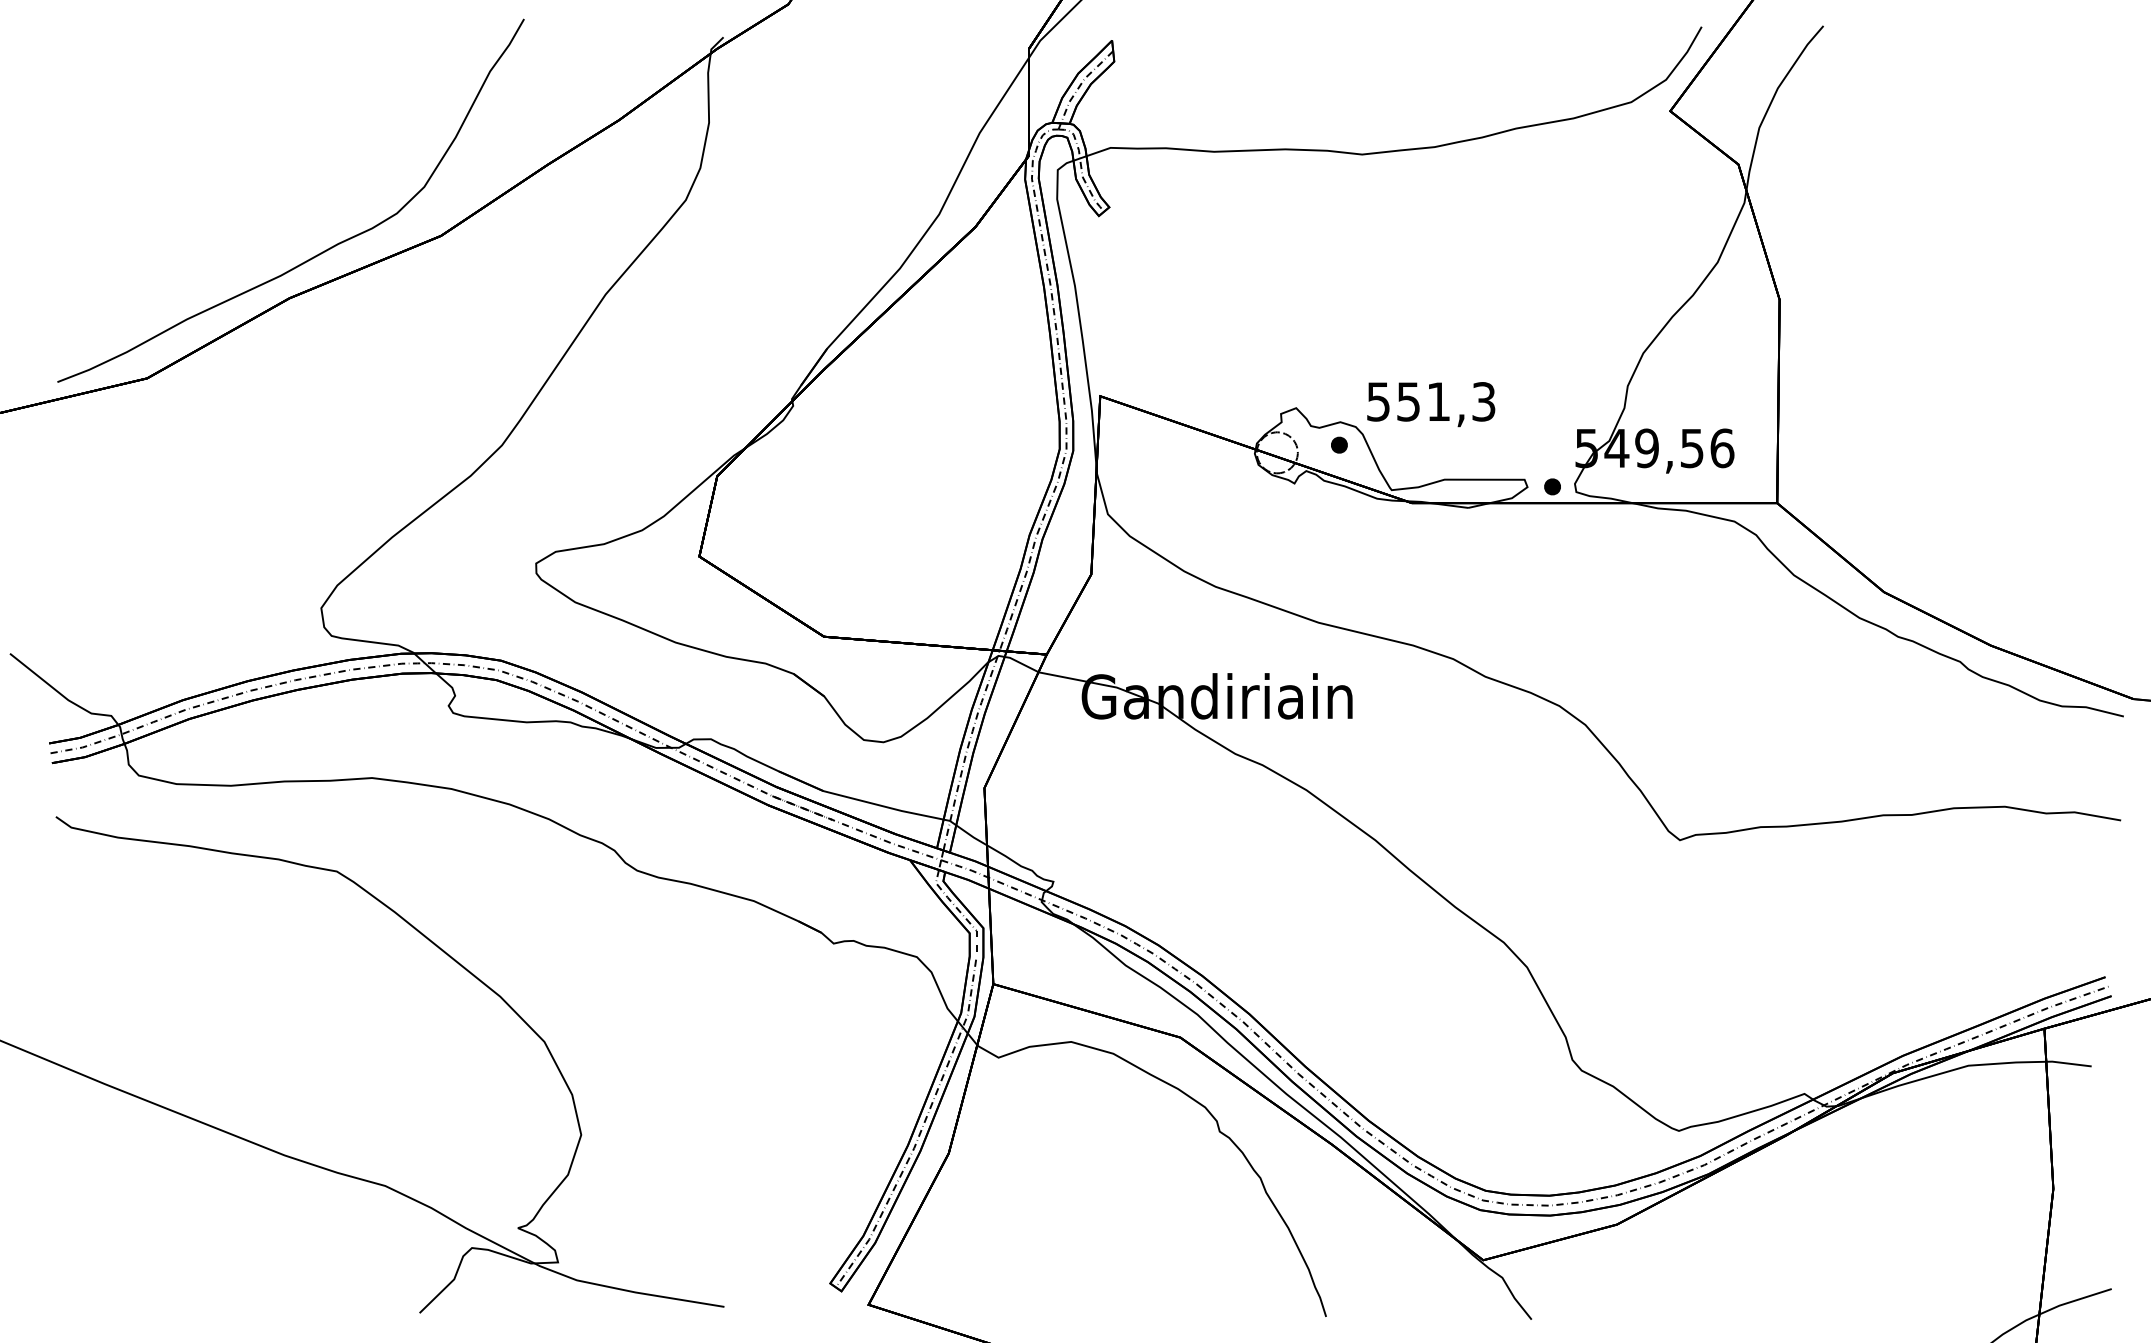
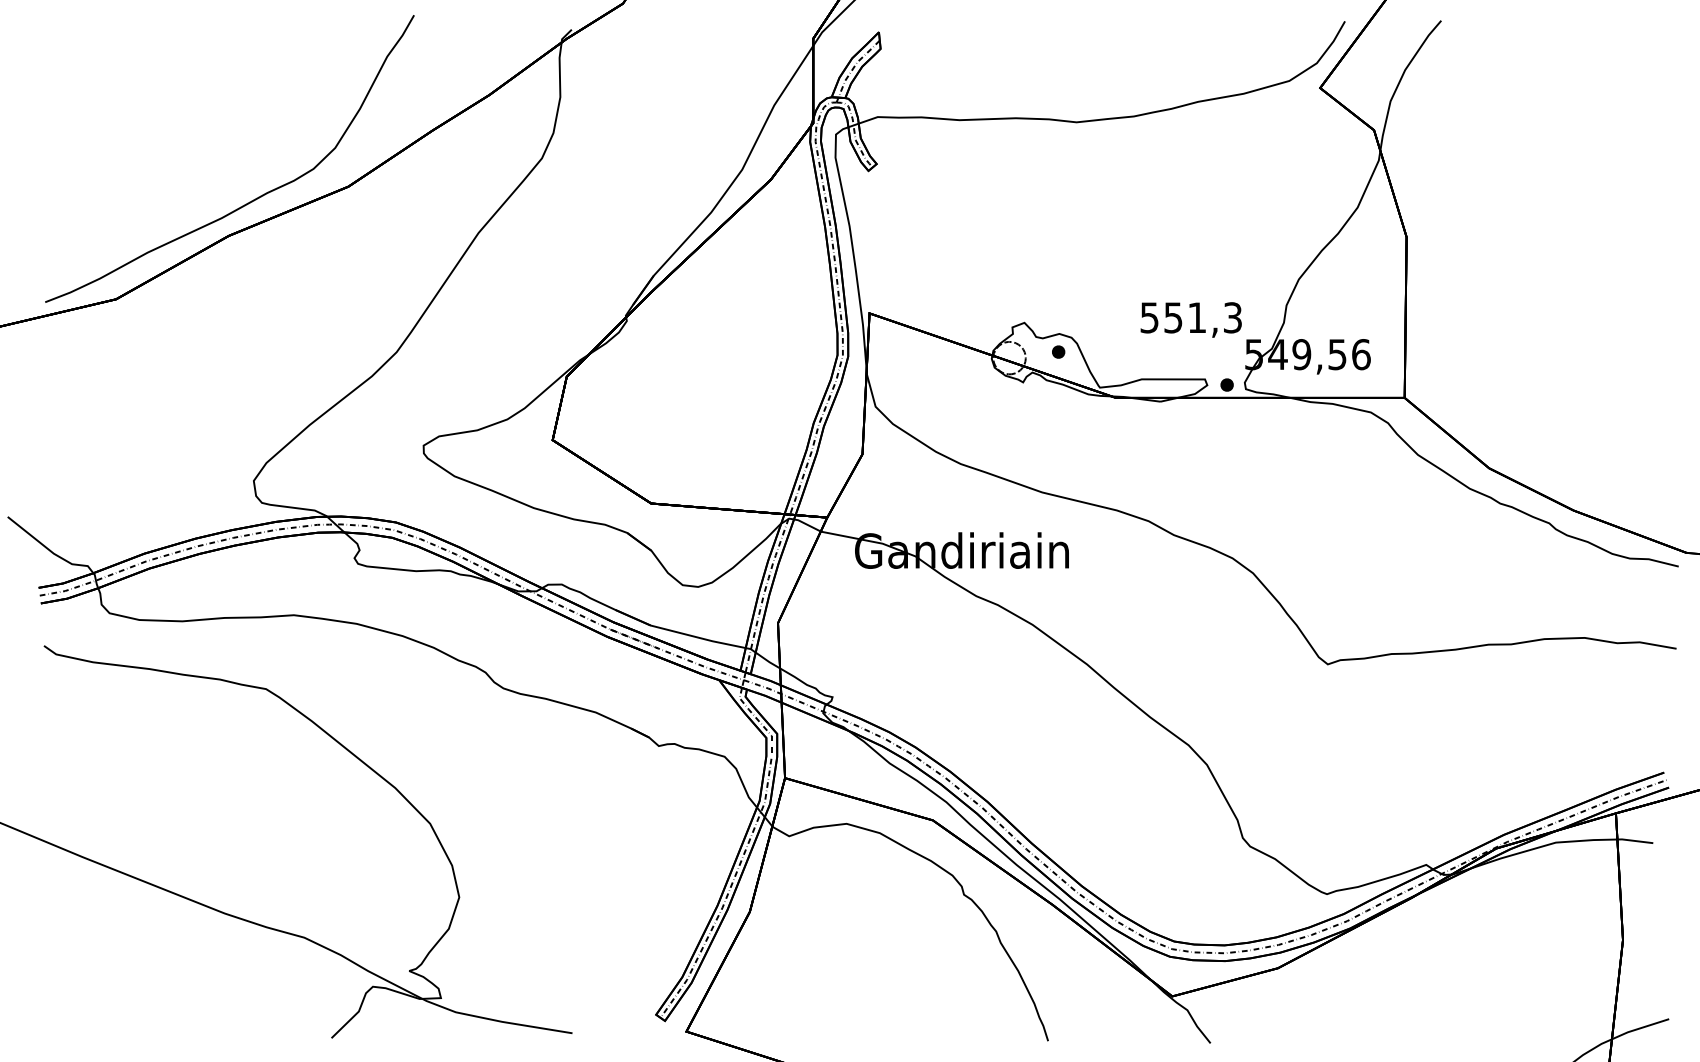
text: (1431, 404) -> (1191, 319), moved

